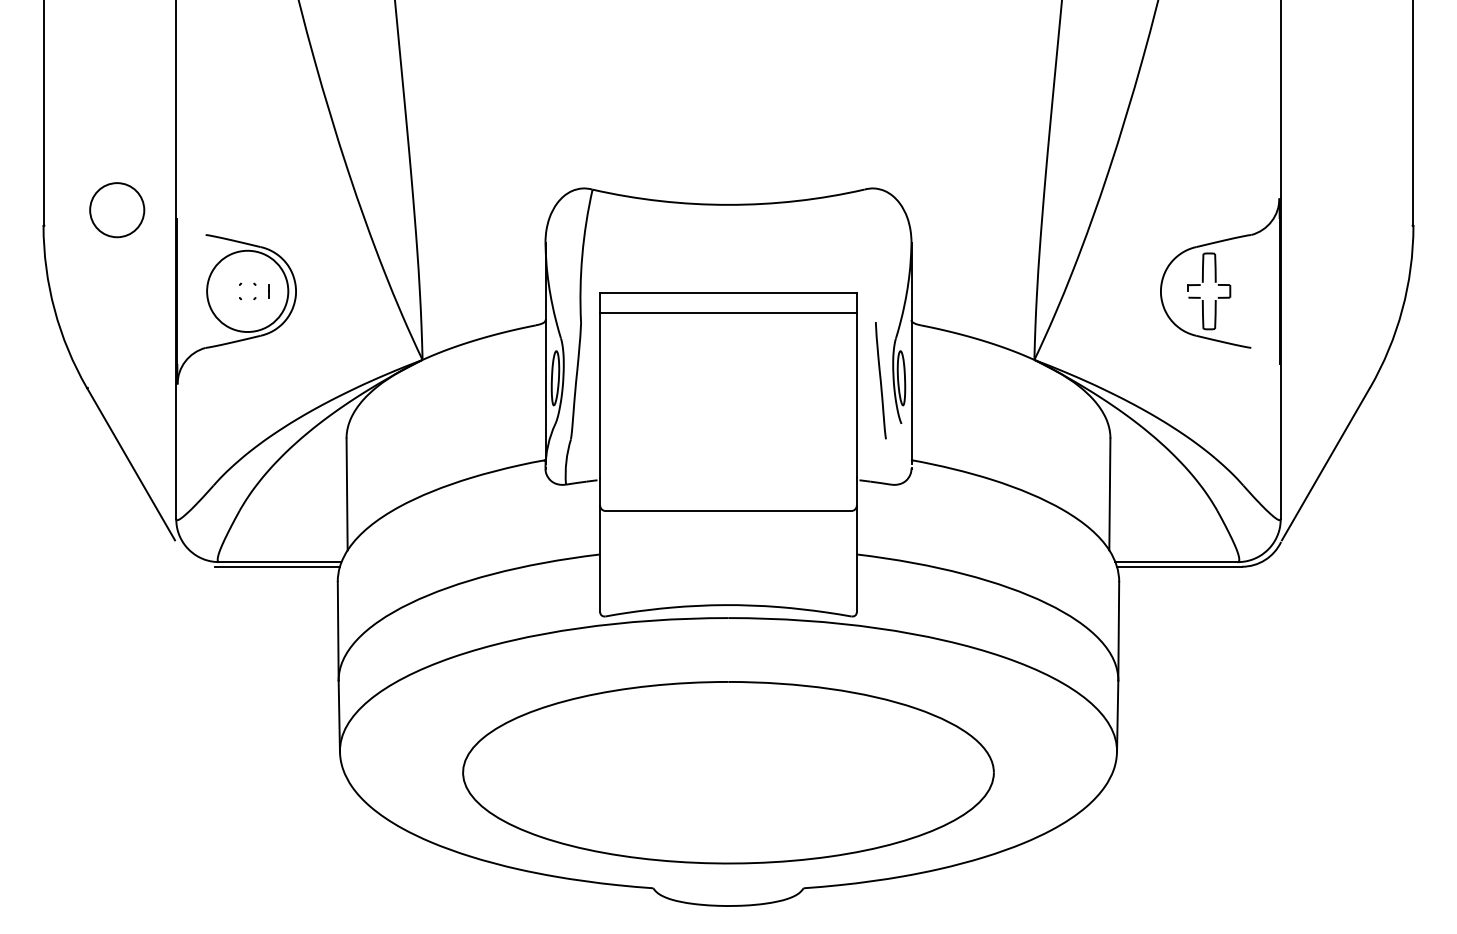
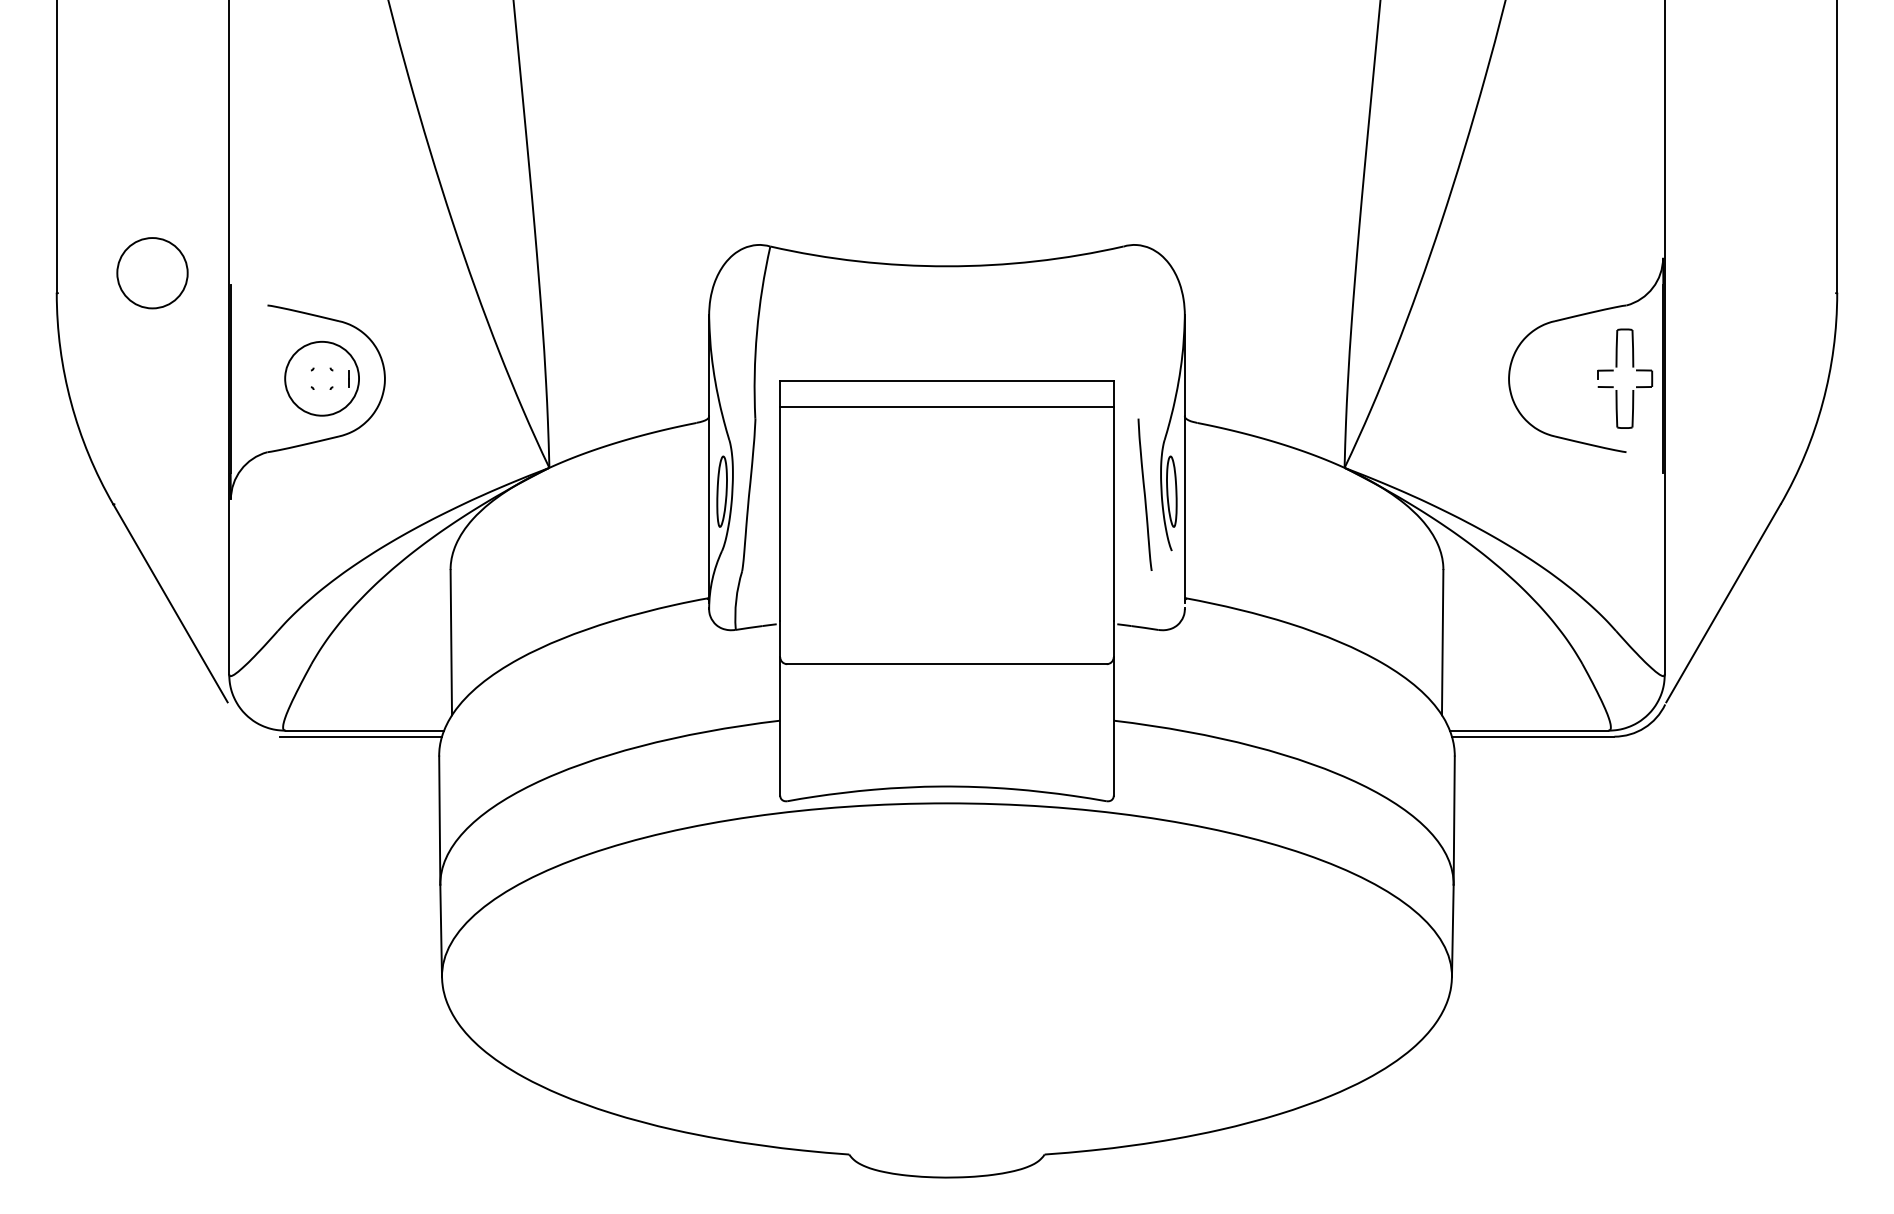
part: (1215, 282) -> (1632, 367), moved
circle: (247, 291) -> (321, 378), size x0.7
part: (728, 772) -> (946, 1004), removed

